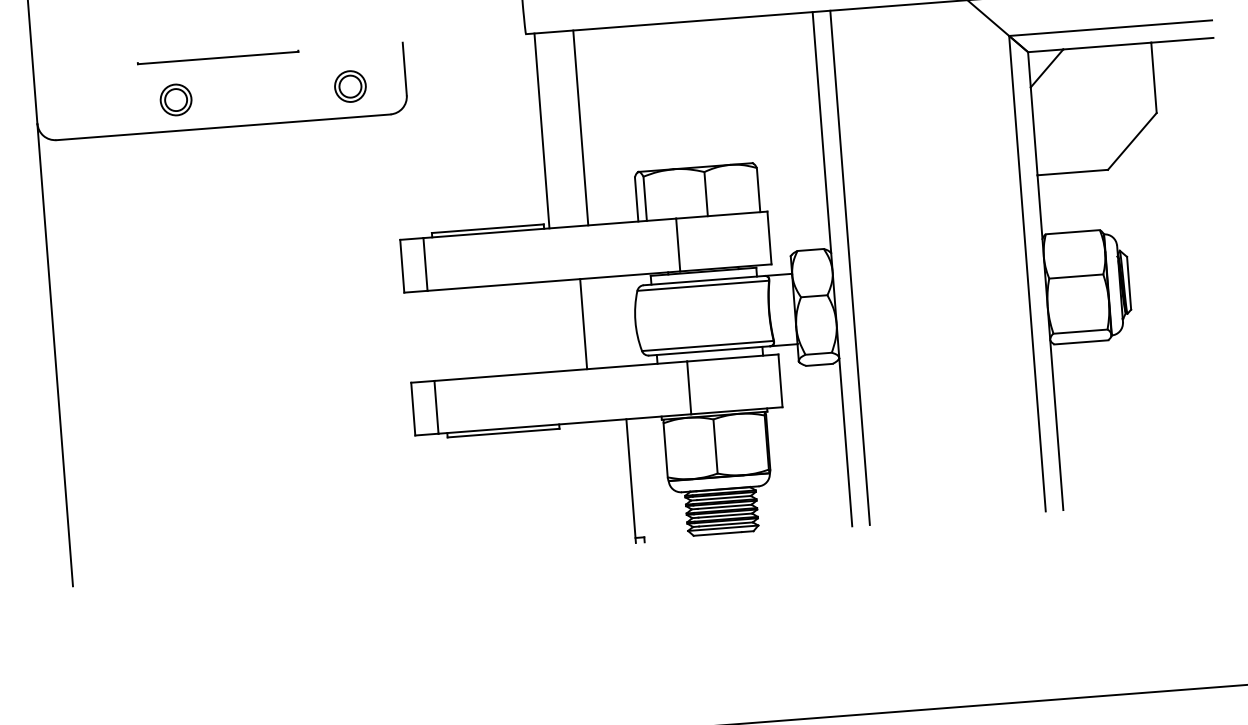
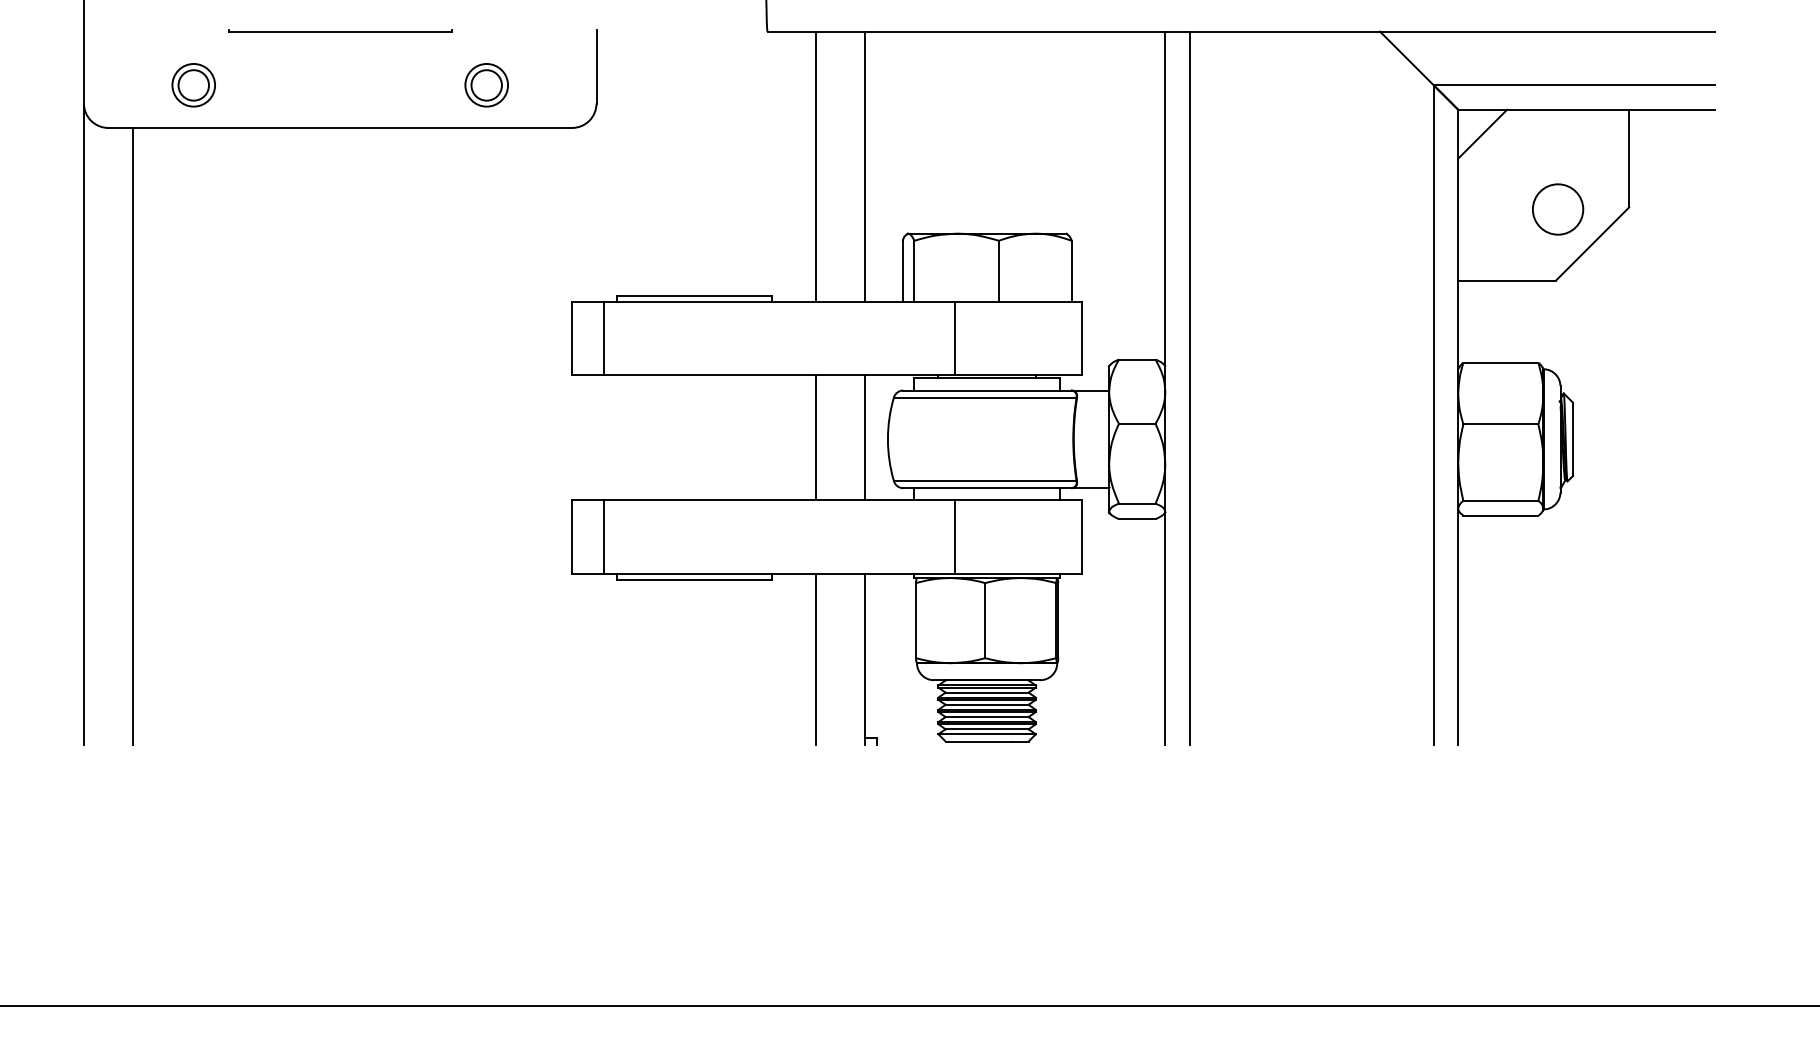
part: (350, 86) -> (486, 85), moved
part: (175, 100) -> (193, 85), moved
circle: (1105, 118) -> (1558, 209), added
line: (581, 127) -> (865, 166), moved
line: (542, 130) -> (816, 166), moved
line: (619, 321) -> (865, 437), added
line: (90, 361) -> (132, 436), added
line: (596, 483) -> (816, 659), added

